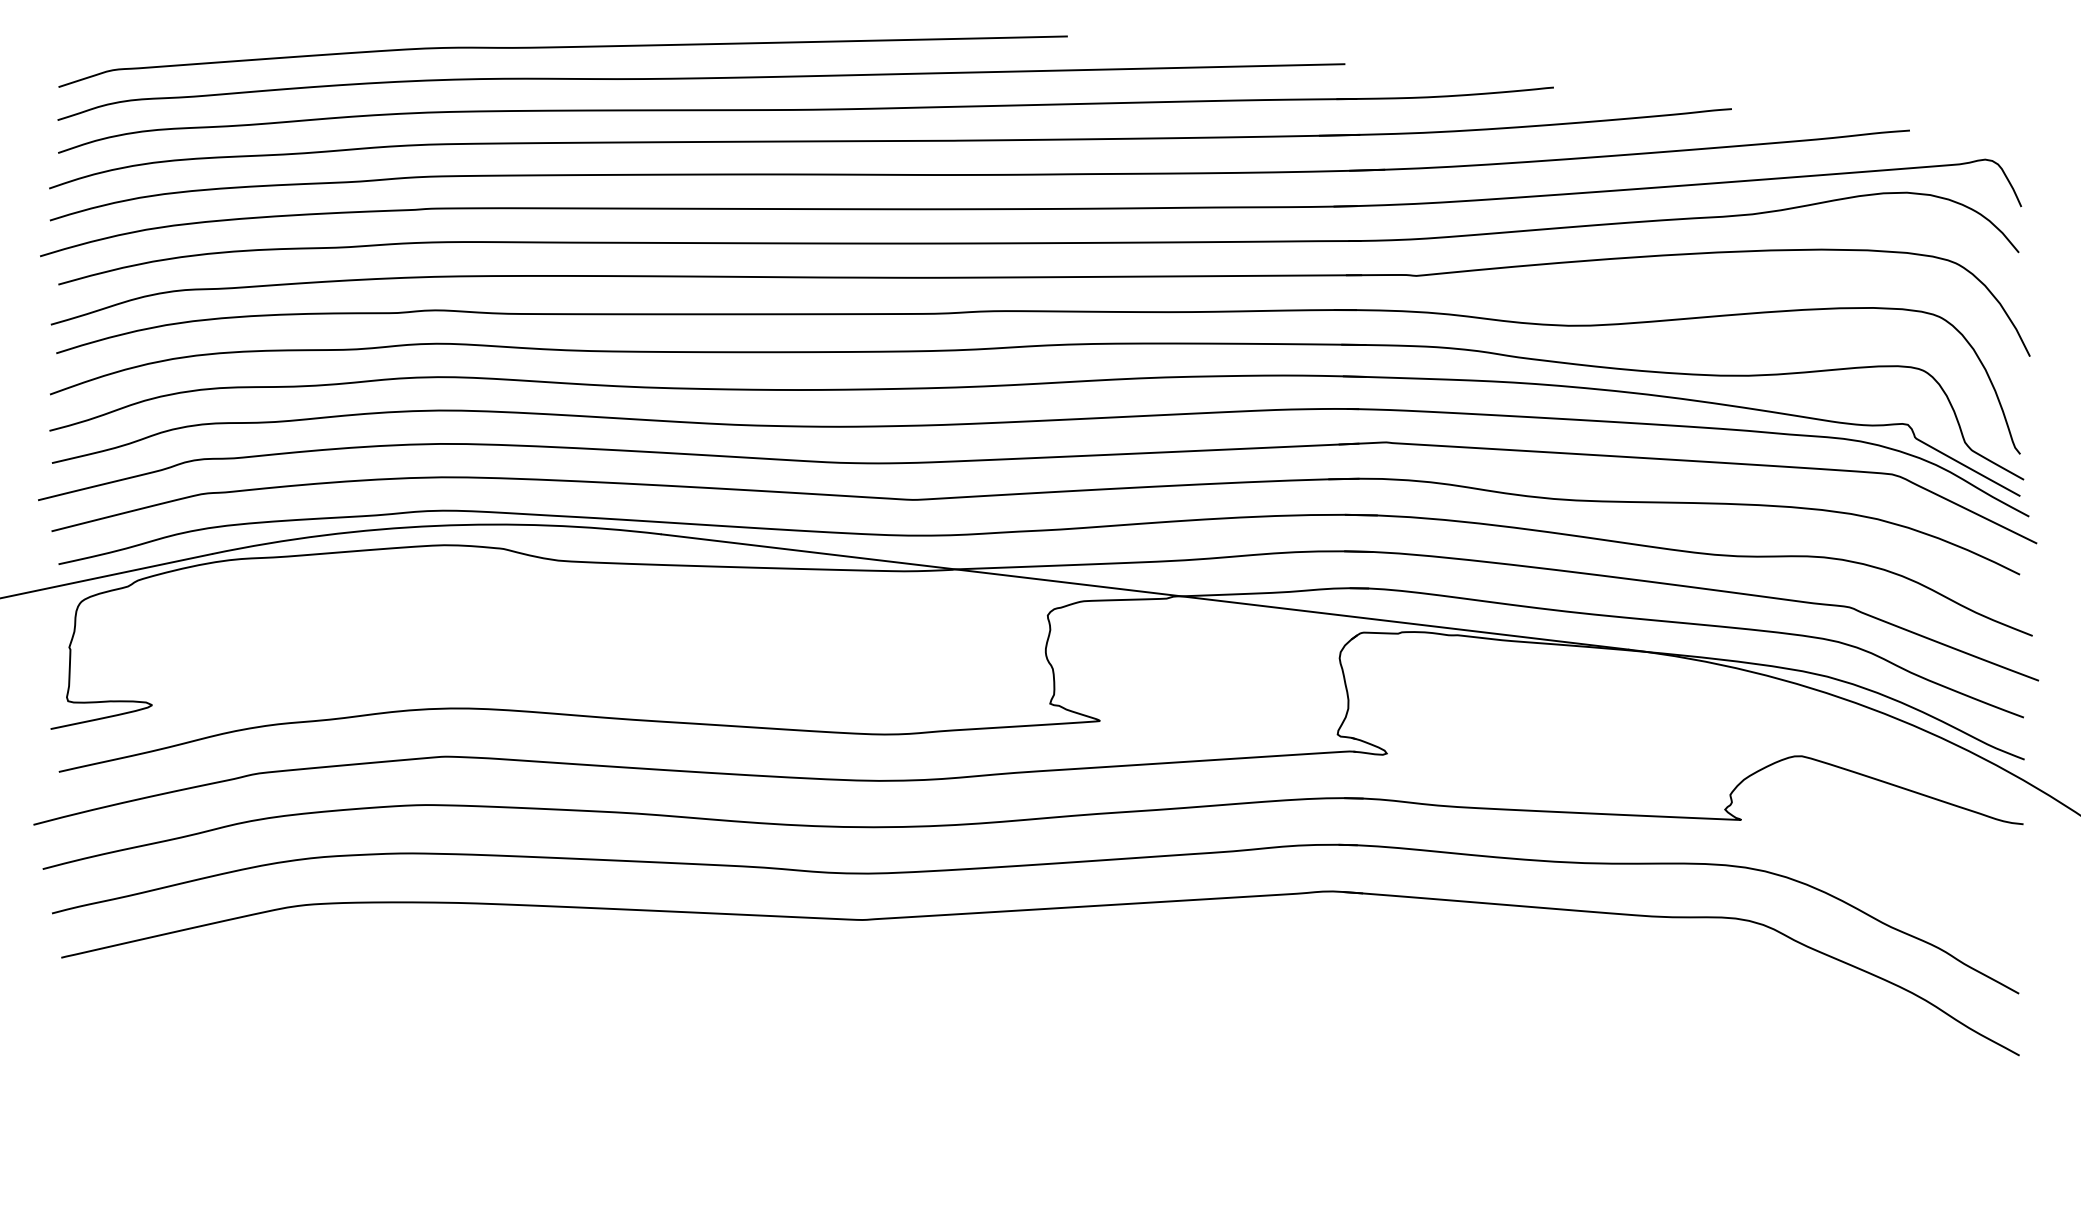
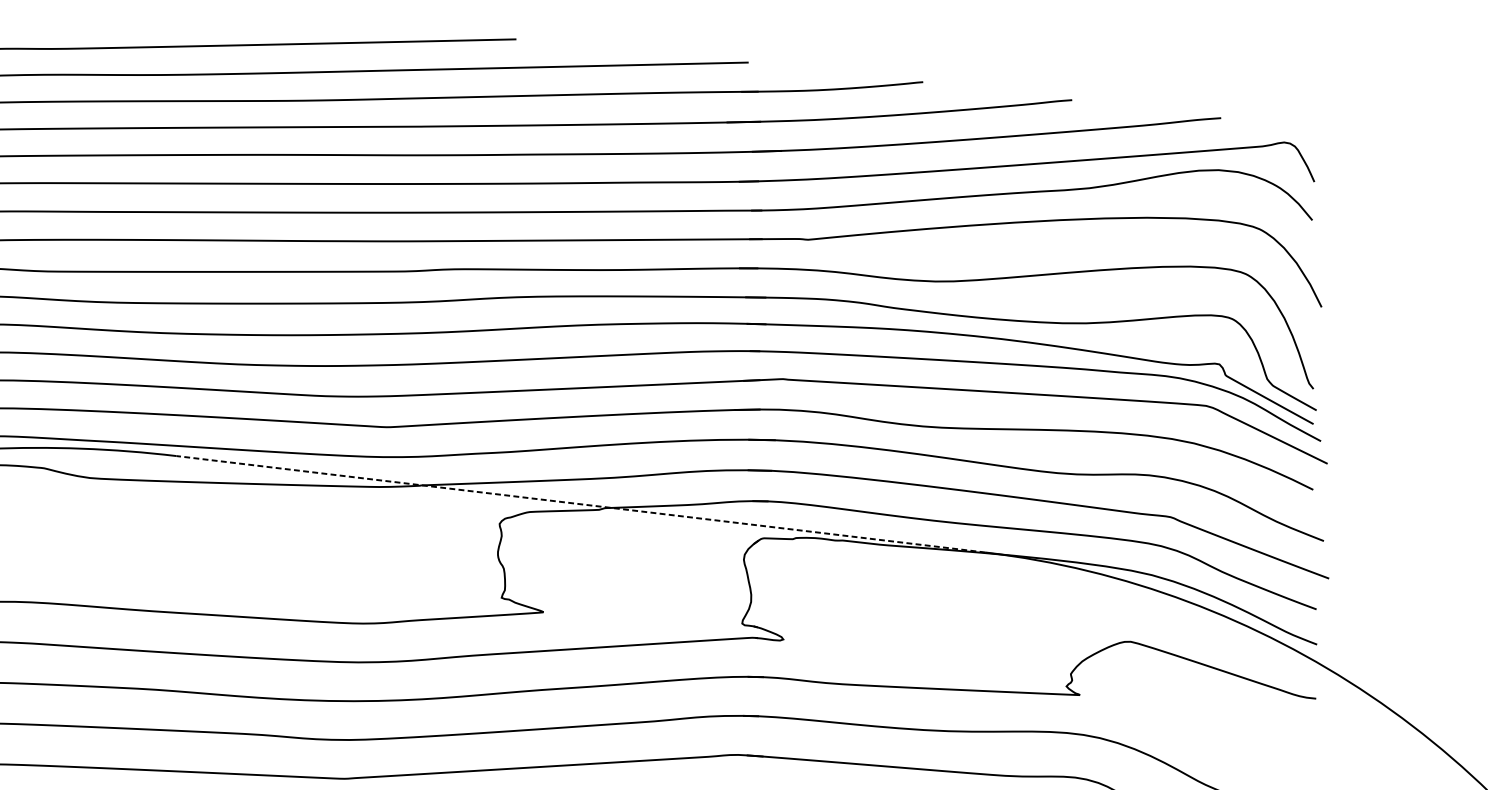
line: (1144, 591) -> (580, 503), solid -> dashed

